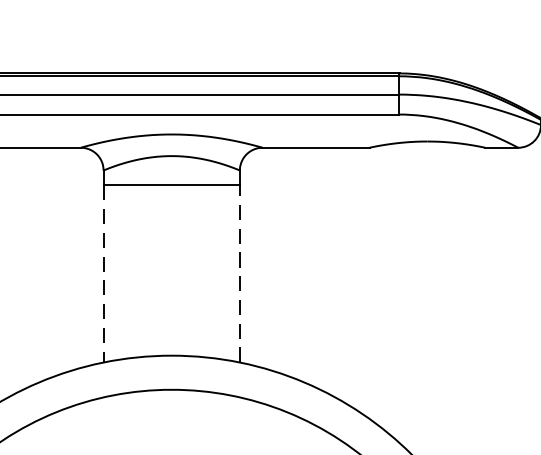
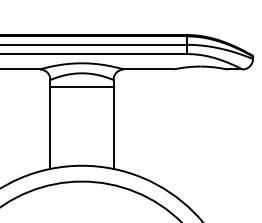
line: (239, 273) -> (113, 127), dashed -> solid
line: (103, 275) -> (50, 128), dashed -> solid

